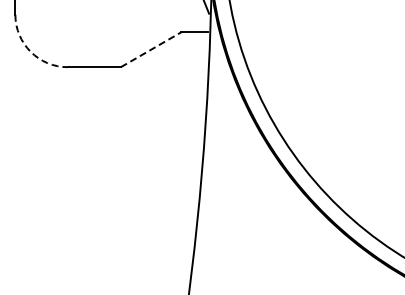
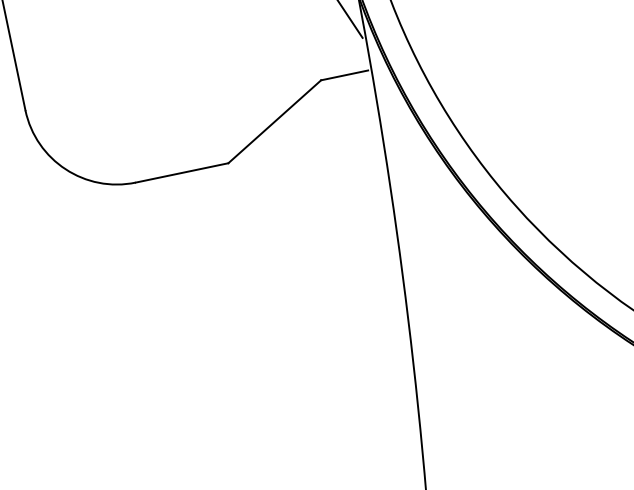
line: (151, 49) -> (275, 121), dashed -> solid
arc: (30, 51) -> (65, 168), dashed -> solid

